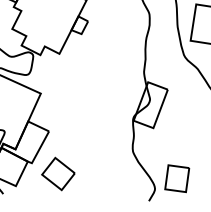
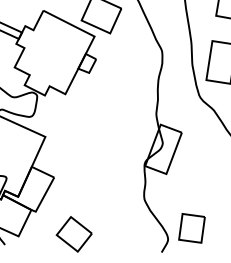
part: (57, 174) -> (73, 234), moved

